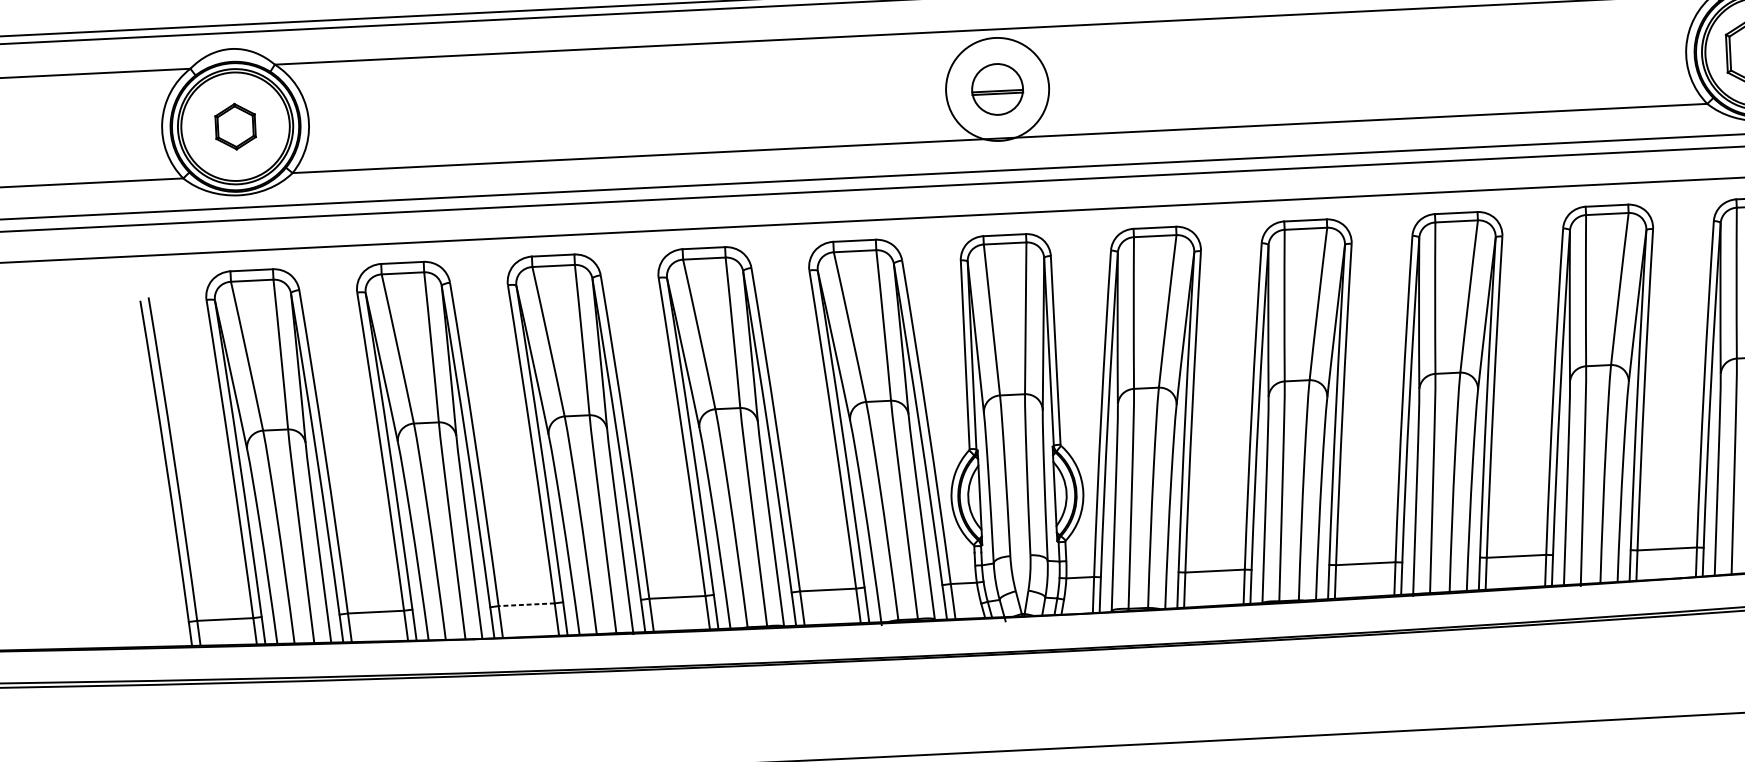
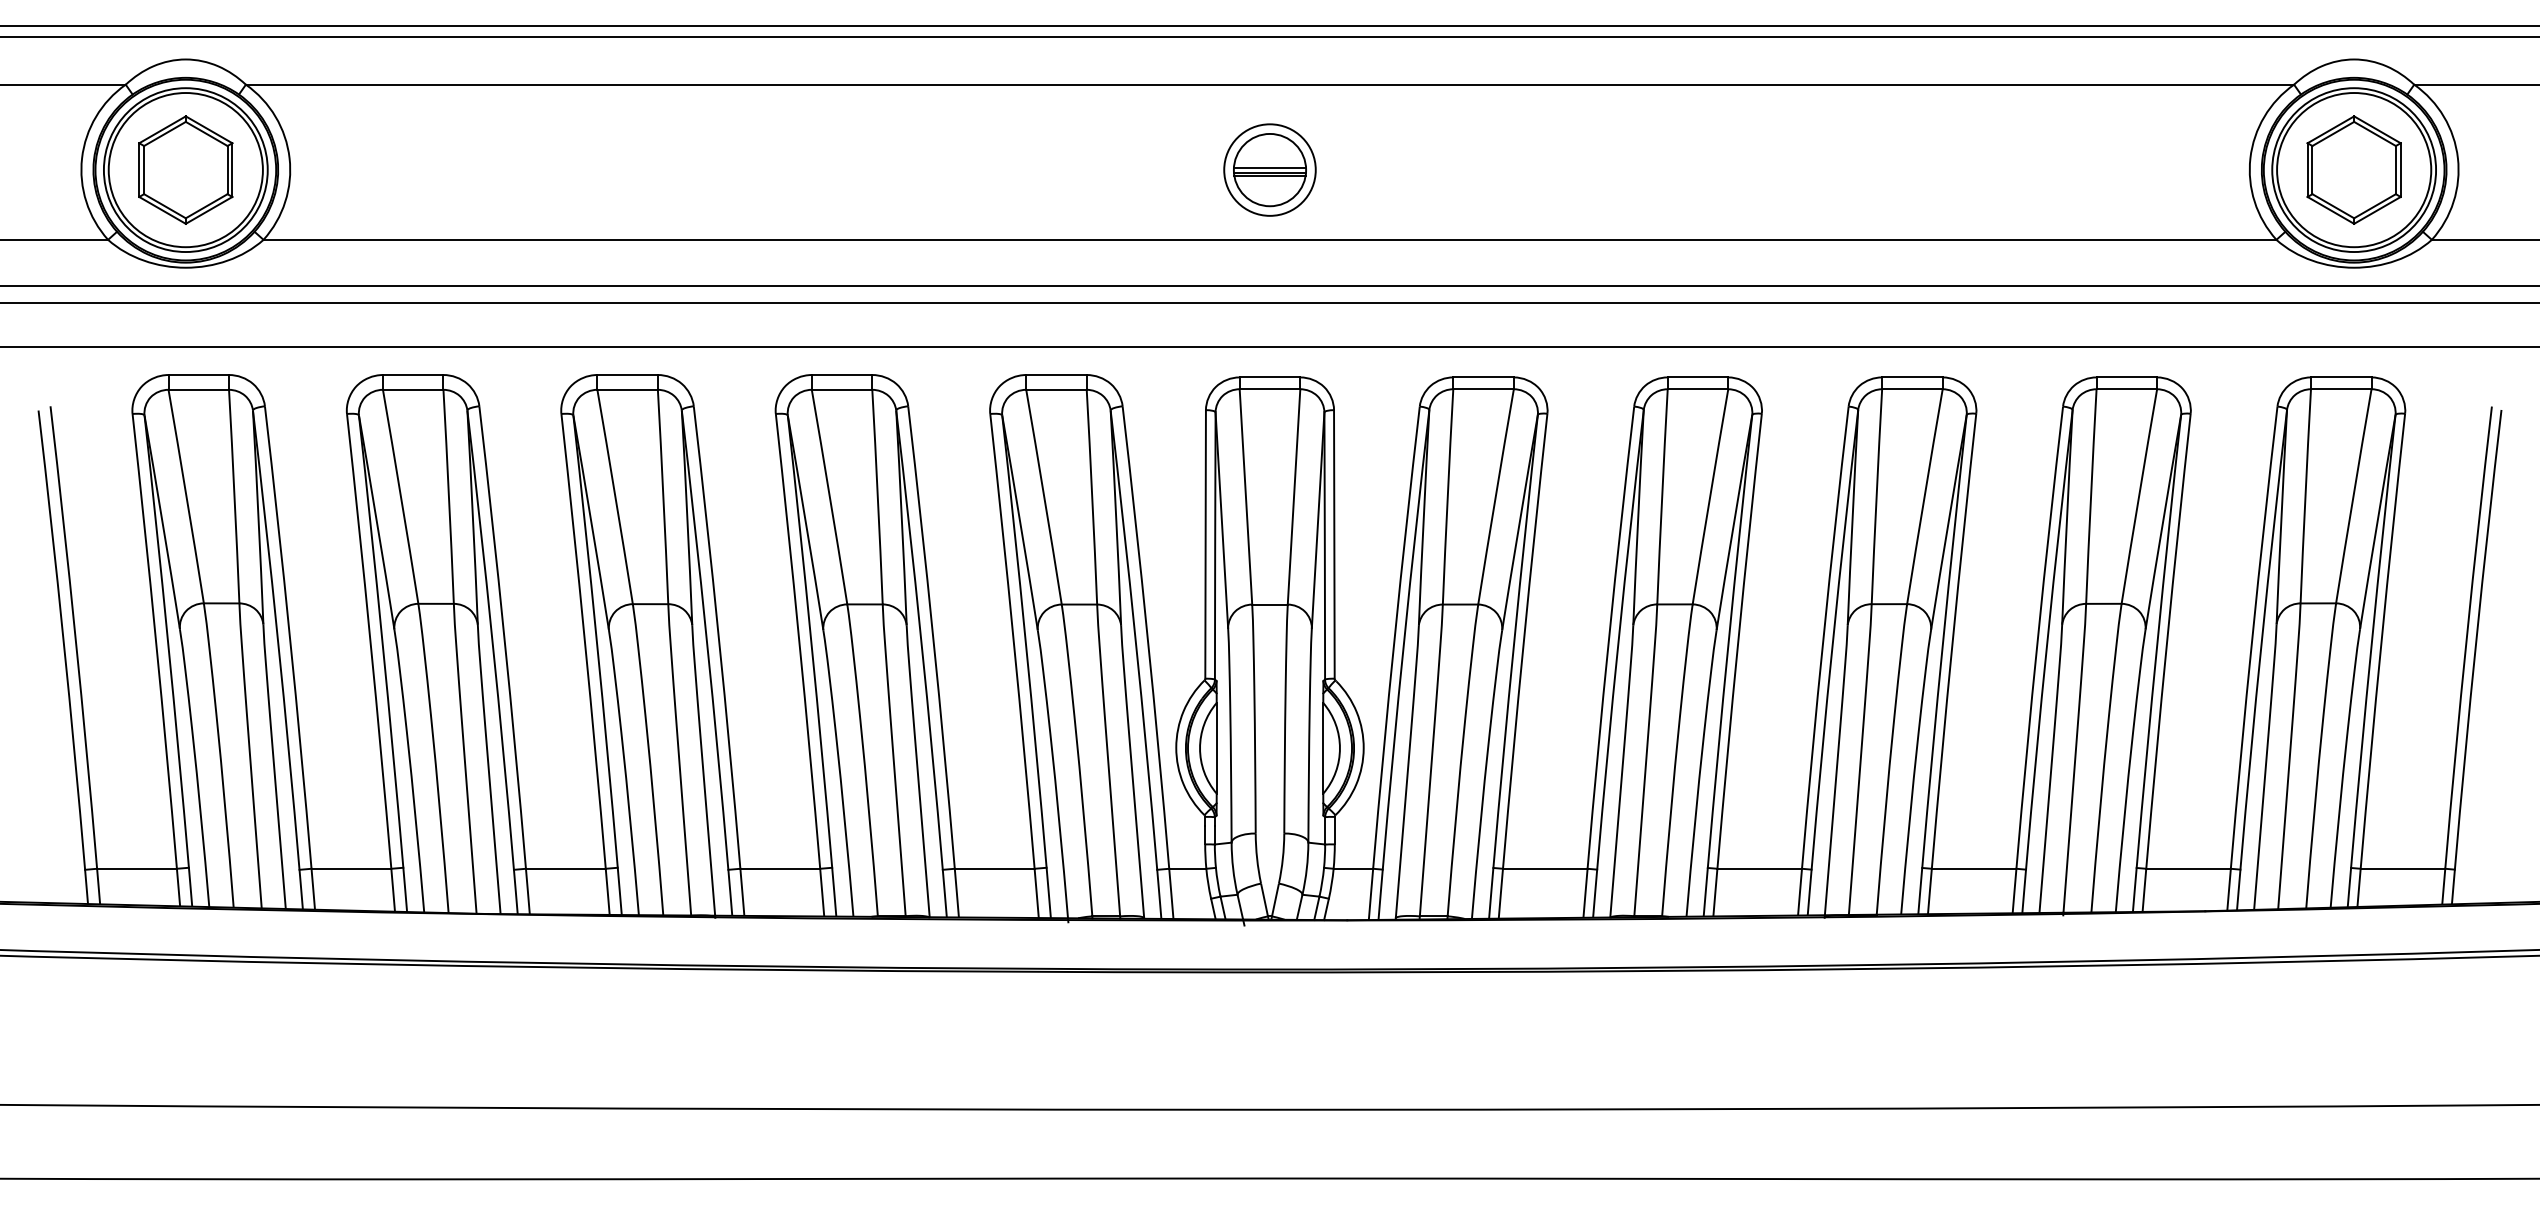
line: (997, 87) -> (1269, 167), added
circle: (997, 89) -> (1269, 169), size x0.62
part: (235, 126) -> (185, 169), size x1.67
line: (526, 604) -> (565, 868), dashed -> solid

